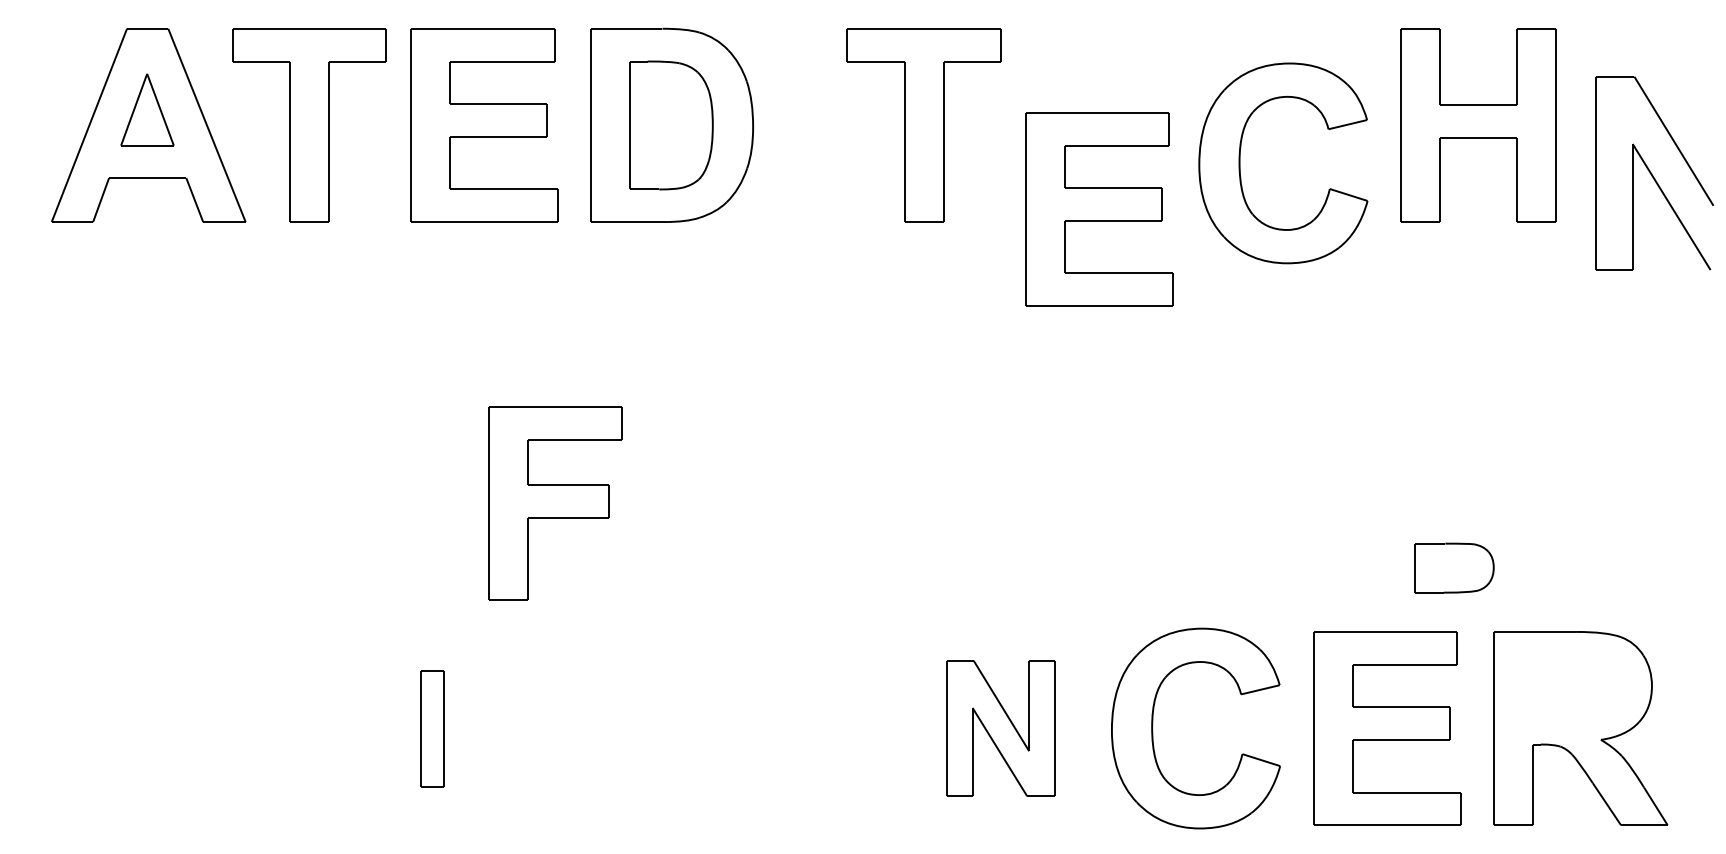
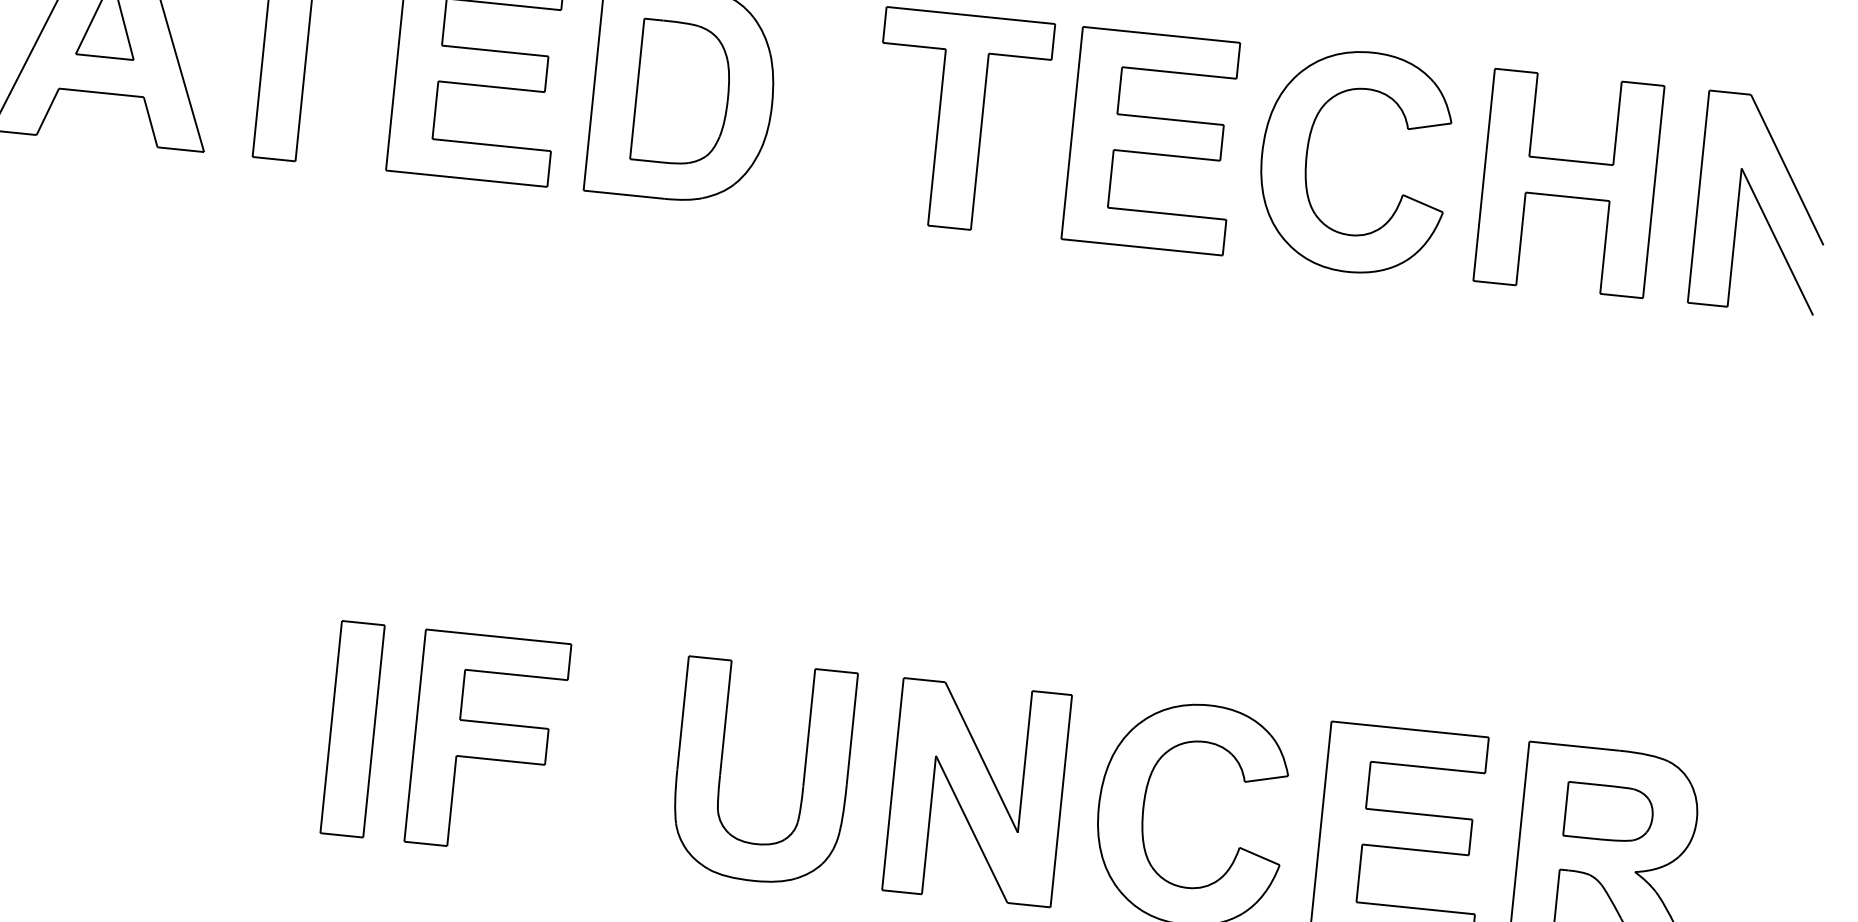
part: (1240, 163) -> (1307, 157), moved
part: (1654, 173) -> (1762, 203), moved
part: (1099, 209) -> (1152, 141), moved
part: (555, 503) -> (487, 742), moved
part: (1454, 567) -> (1609, 812), moved
part: (432, 728) -> (352, 729), size x1.67
part: (1000, 728) -> (976, 792), size x1.43
part: (768, 730) -> (721, 768), added

